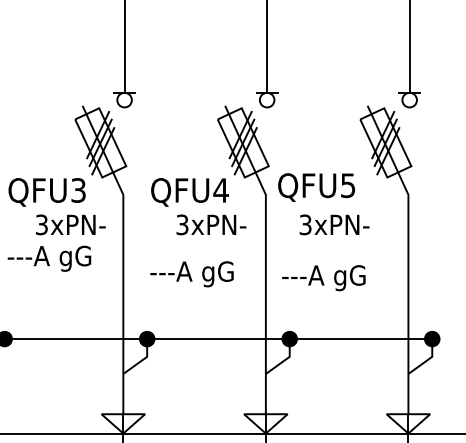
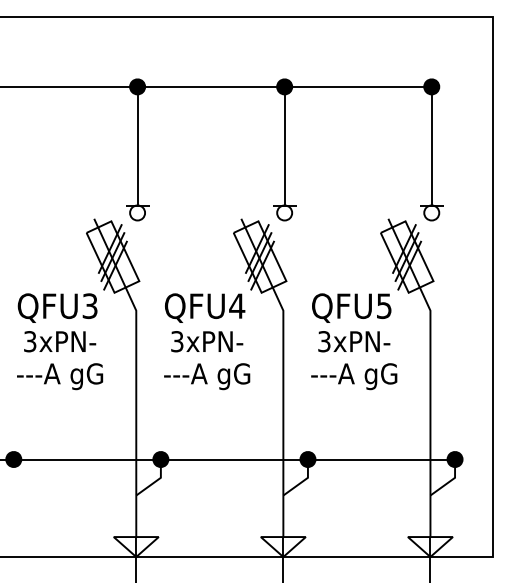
text: (316, 186) -> (351, 307), moved
text: (71, 224) -> (60, 341), moved
text: (211, 224) -> (207, 341), moved
text: (192, 274) -> (207, 376), moved
text: (324, 278) -> (354, 376), moved

